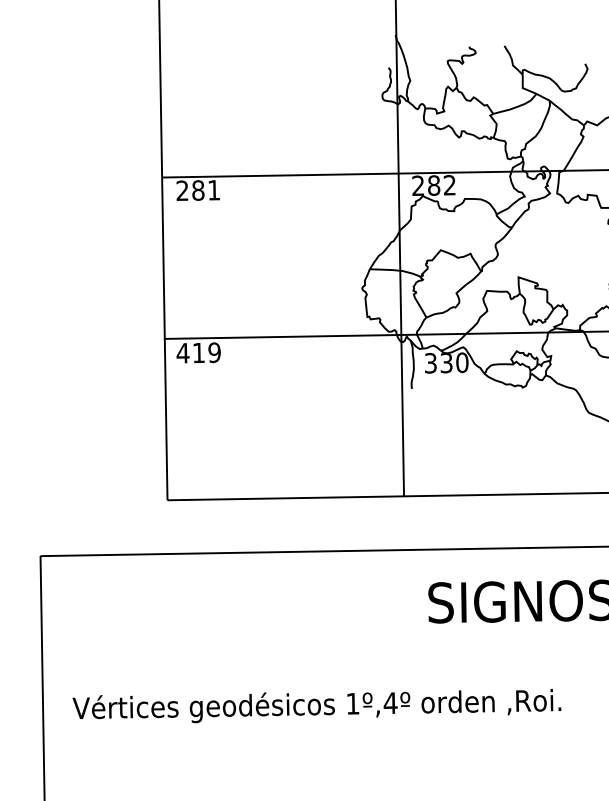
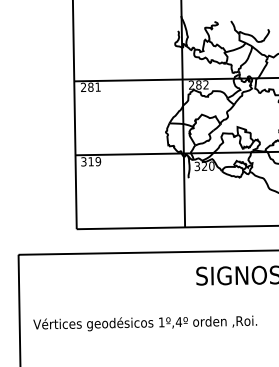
text: (182, 352) -> (83, 161), 419 -> 319
text: (446, 363) -> (204, 166), 330 -> 320

